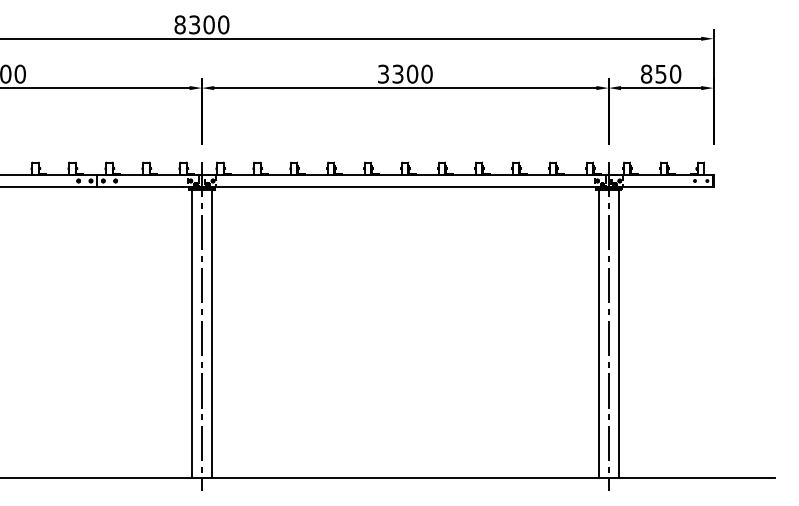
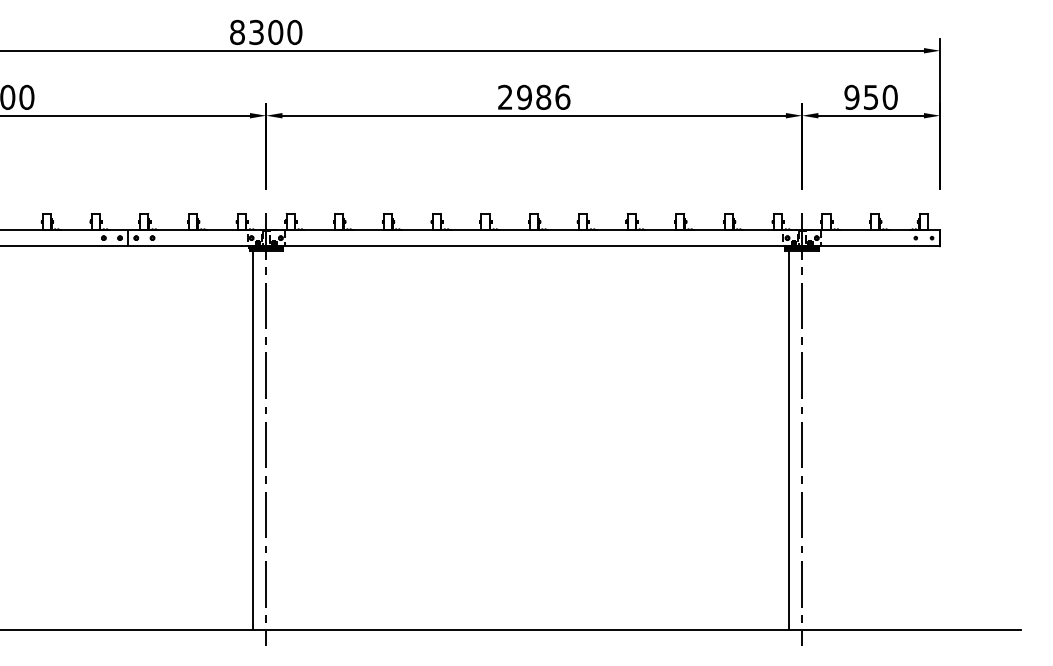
text: (405, 73) -> (534, 96), 3300 -> 2986
text: (646, 74) -> (851, 97), 850 -> 950
line: (212, 333) -> (279, 439), removed
line: (618, 333) -> (815, 439), removed

